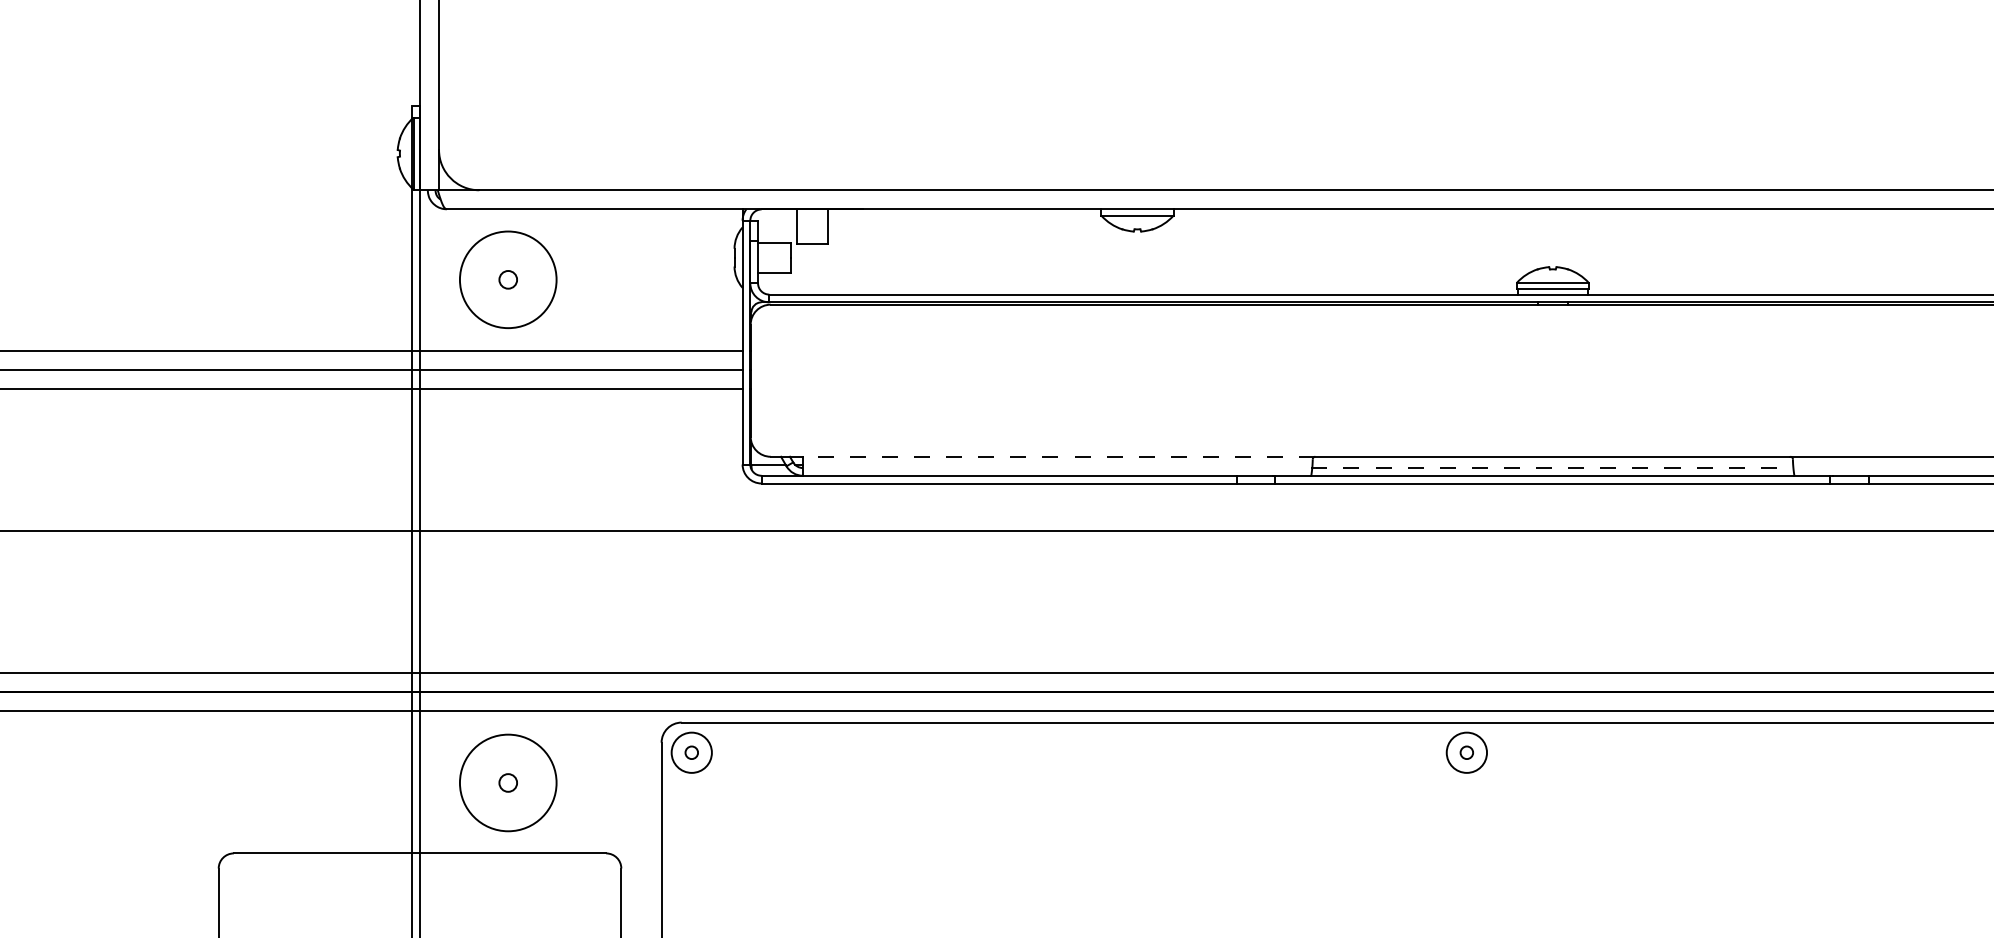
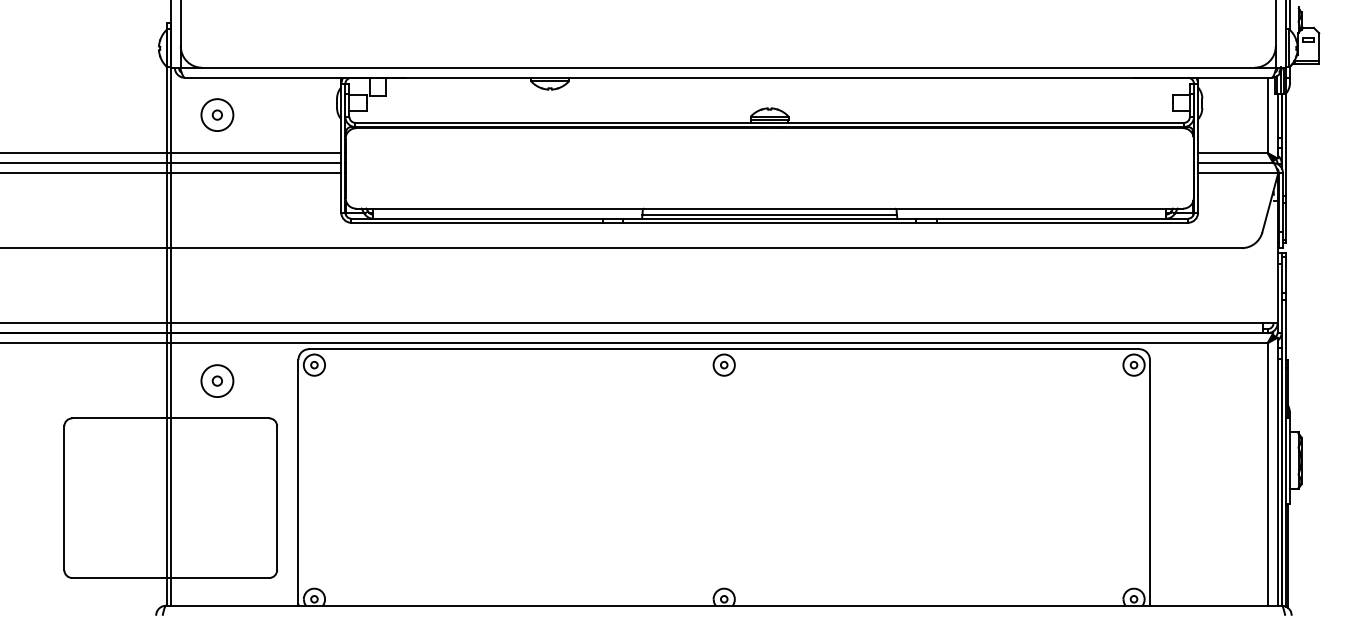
circle: (508, 280) -> (217, 115), size x0.62
line: (1058, 456) -> (508, 208), dashed -> solid
line: (1552, 467) -> (769, 214), dashed -> solid
circle: (508, 783) -> (217, 381), size x0.62

